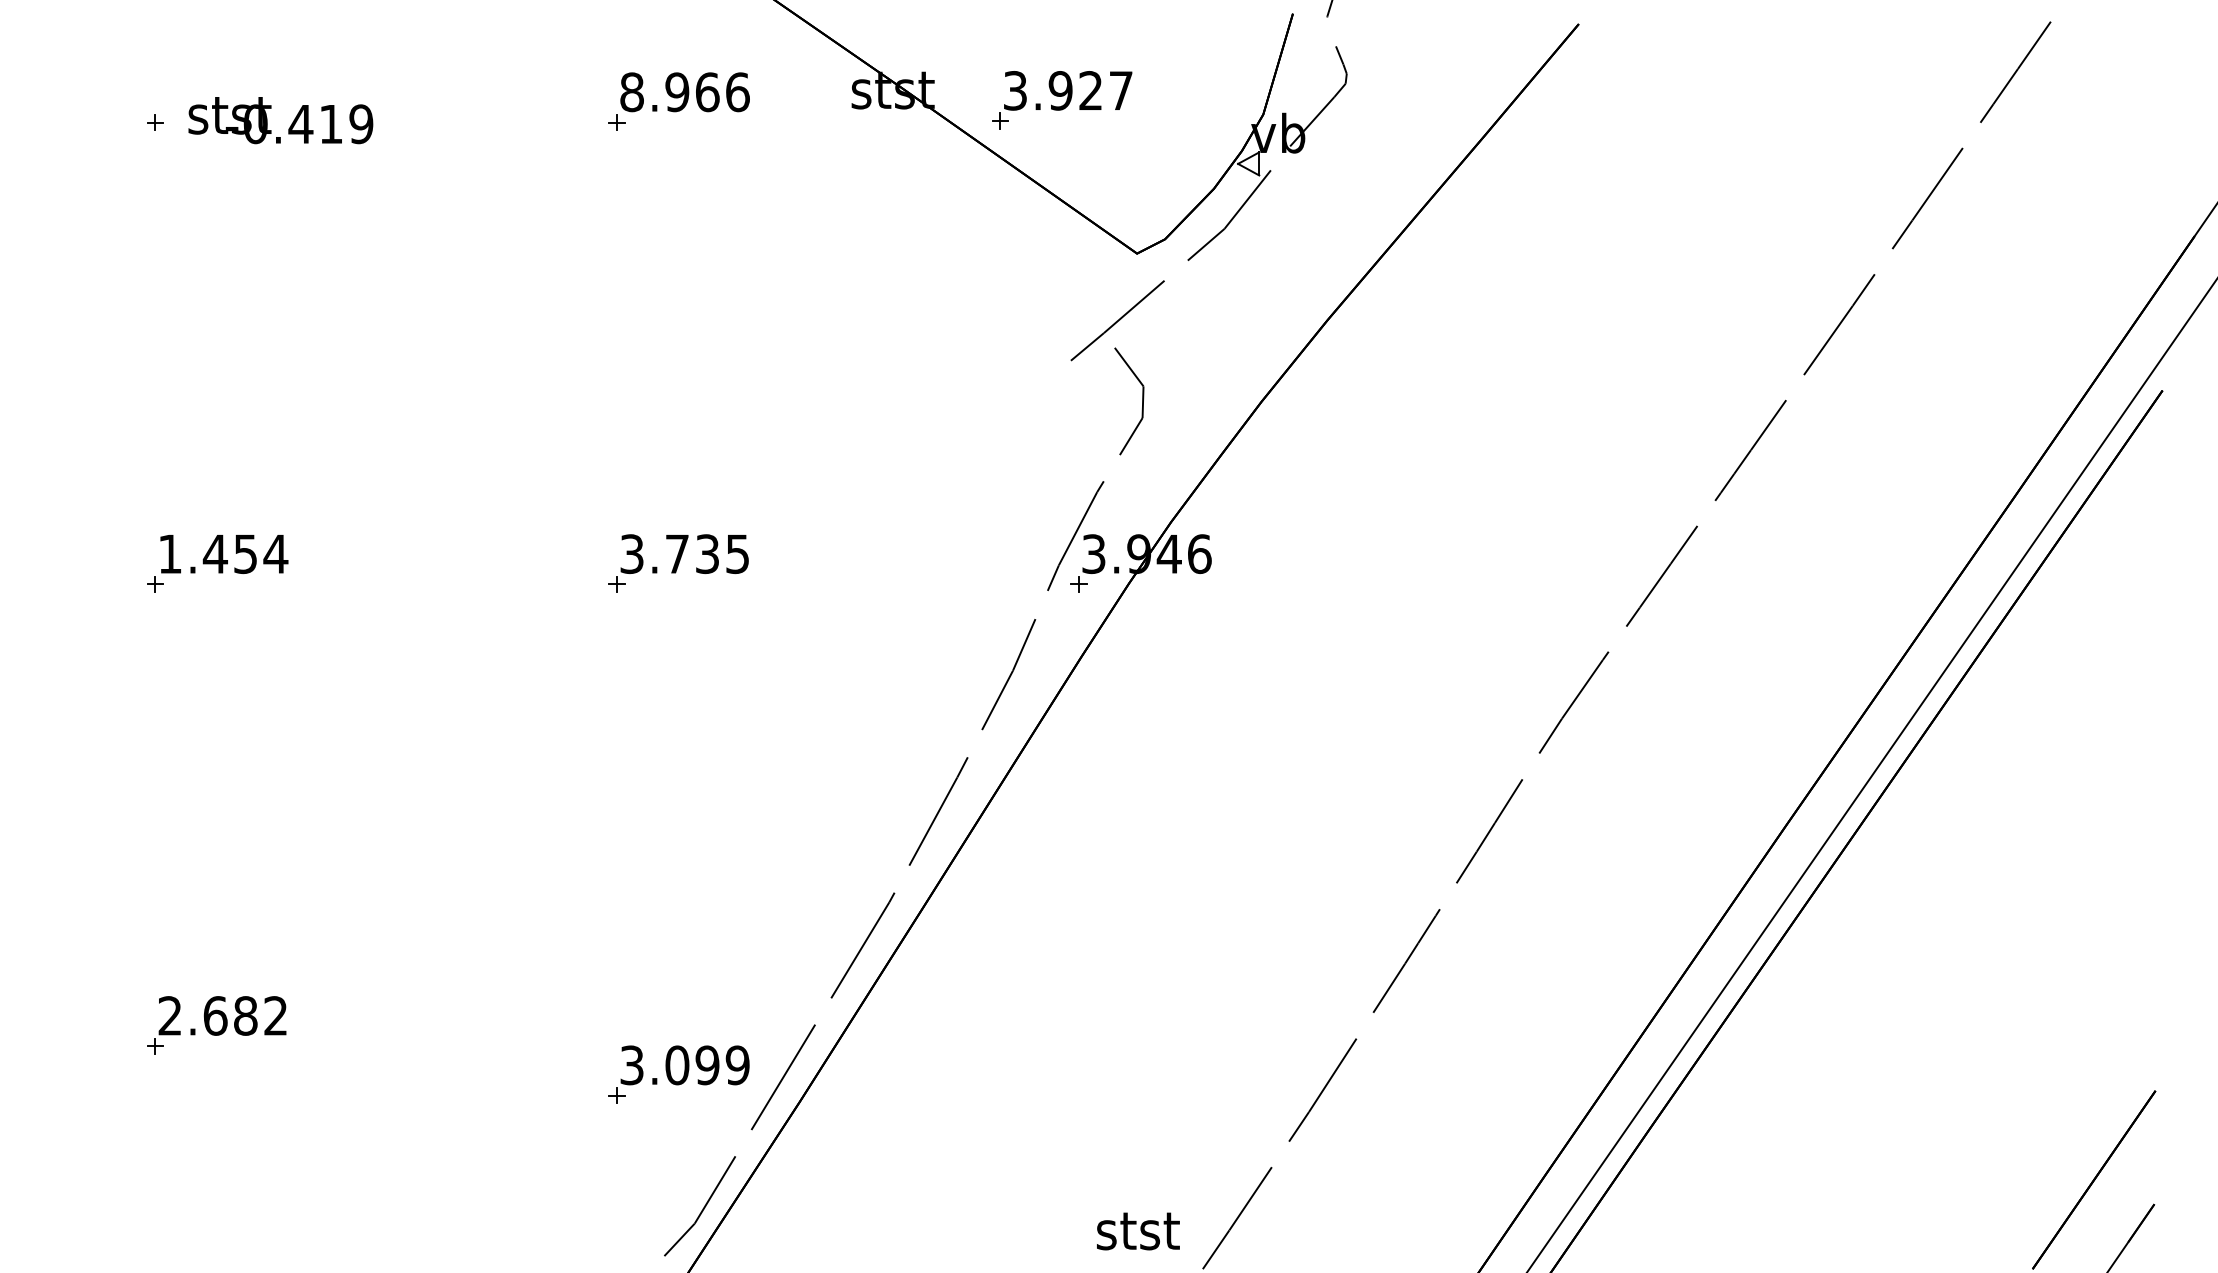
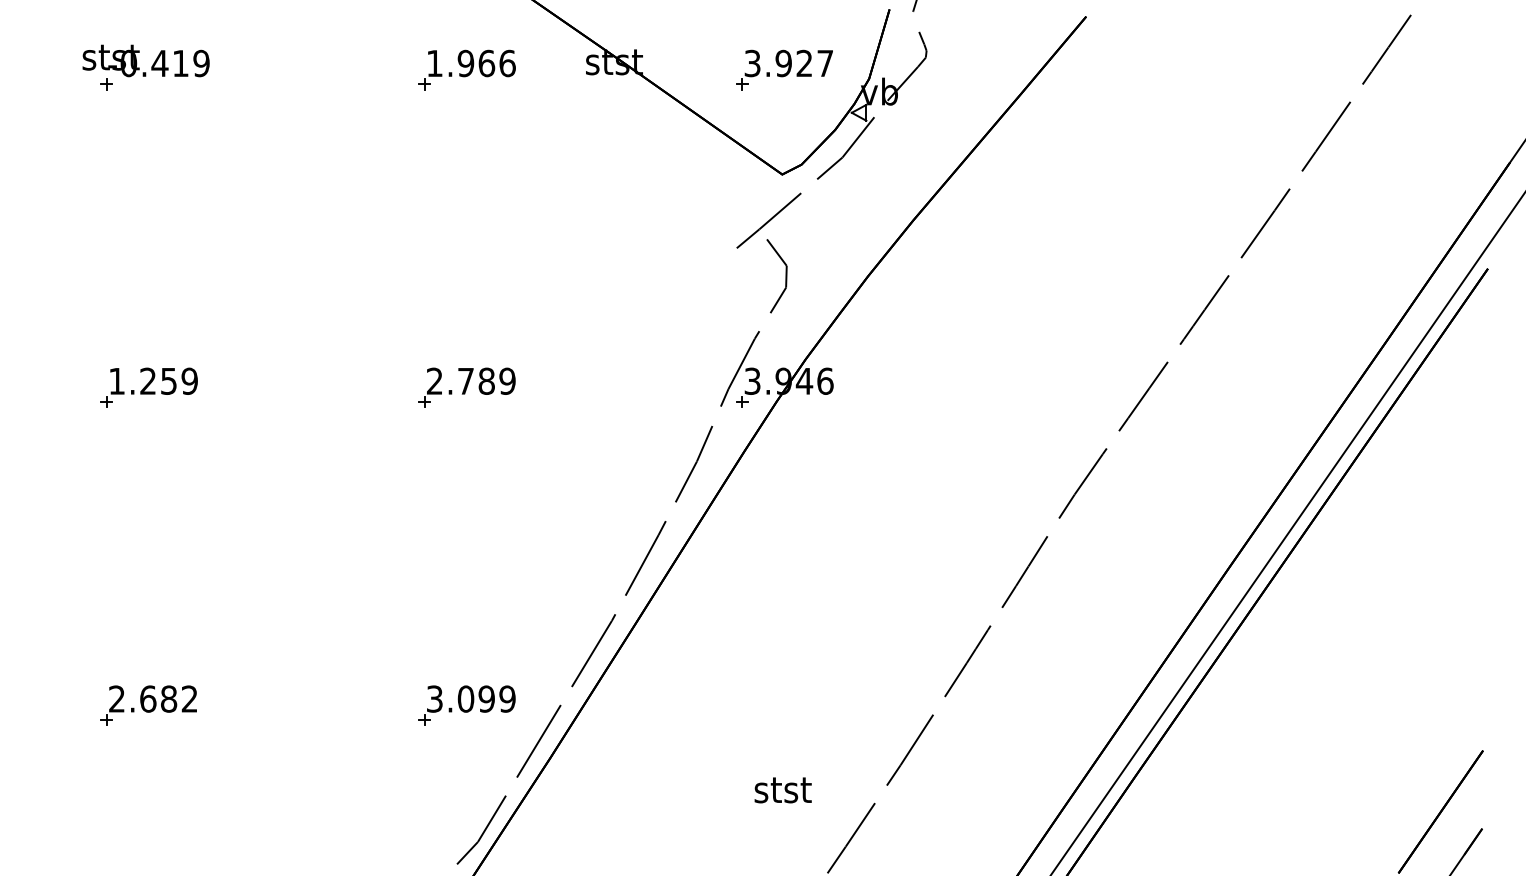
text: (631, 92) -> (434, 63), 8.966 -> 1.966
part: (1061, 99) -> (784, 69), moved
text: (279, 119) -> (145, 60), moved
text: (245, 552) -> (168, 380), 1.454 -> 1.259
text: (685, 552) -> (471, 380), 3.735 -> 2.789
part: (678, 1074) -> (466, 705), moved
text: (1137, 1231) -> (782, 790), moved

